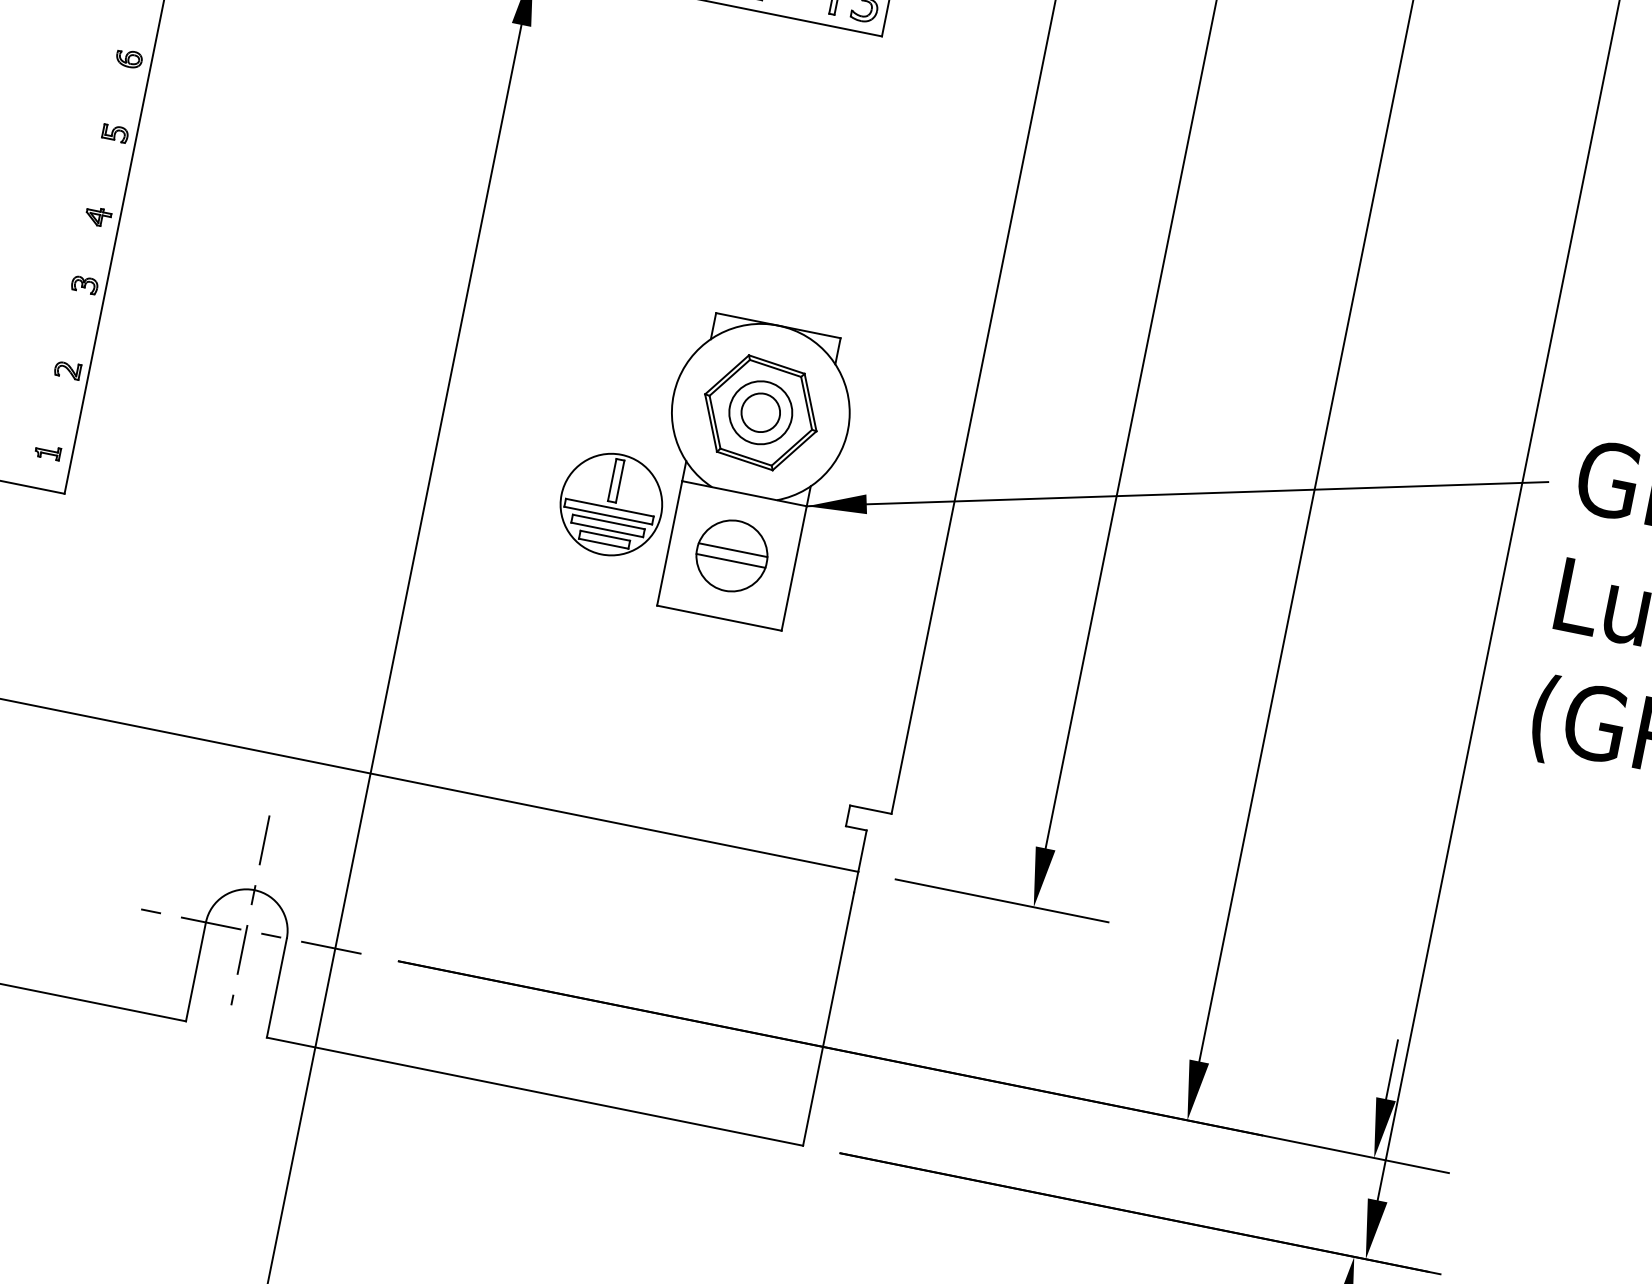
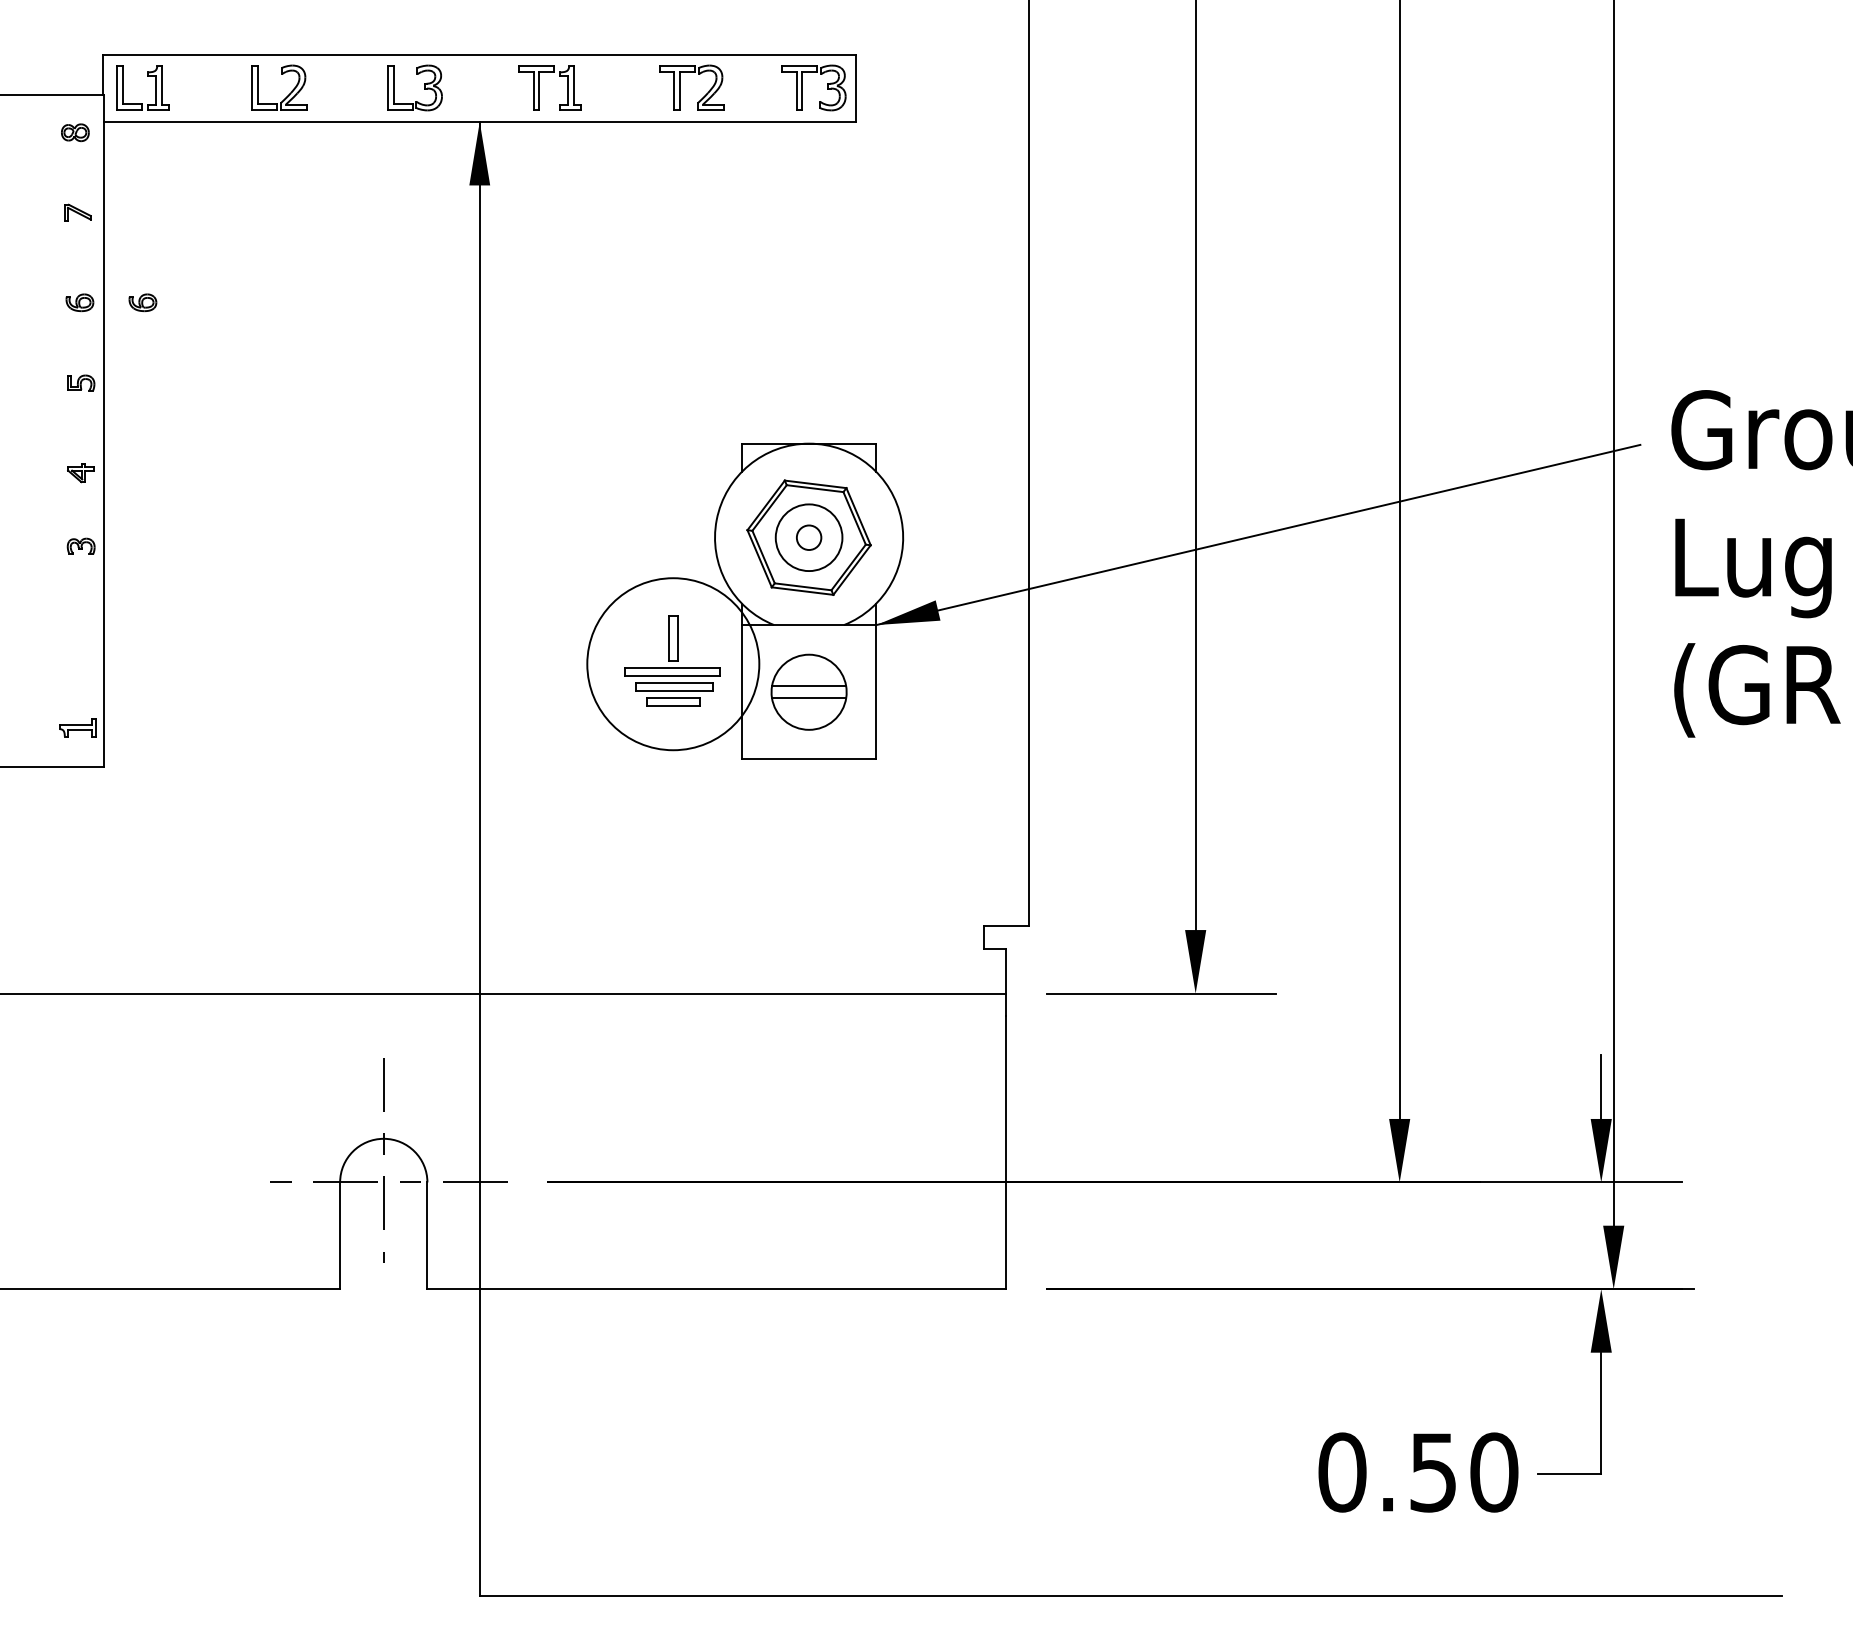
part: (187, 70) -> (142, 302), added
part: (67, 370) -> (80, 638), removed
circle: (760, 412) -> (808, 537), size x0.6
part: (47, 451) -> (77, 727), size x1.4
circle: (611, 503) -> (673, 663), size x1.6

